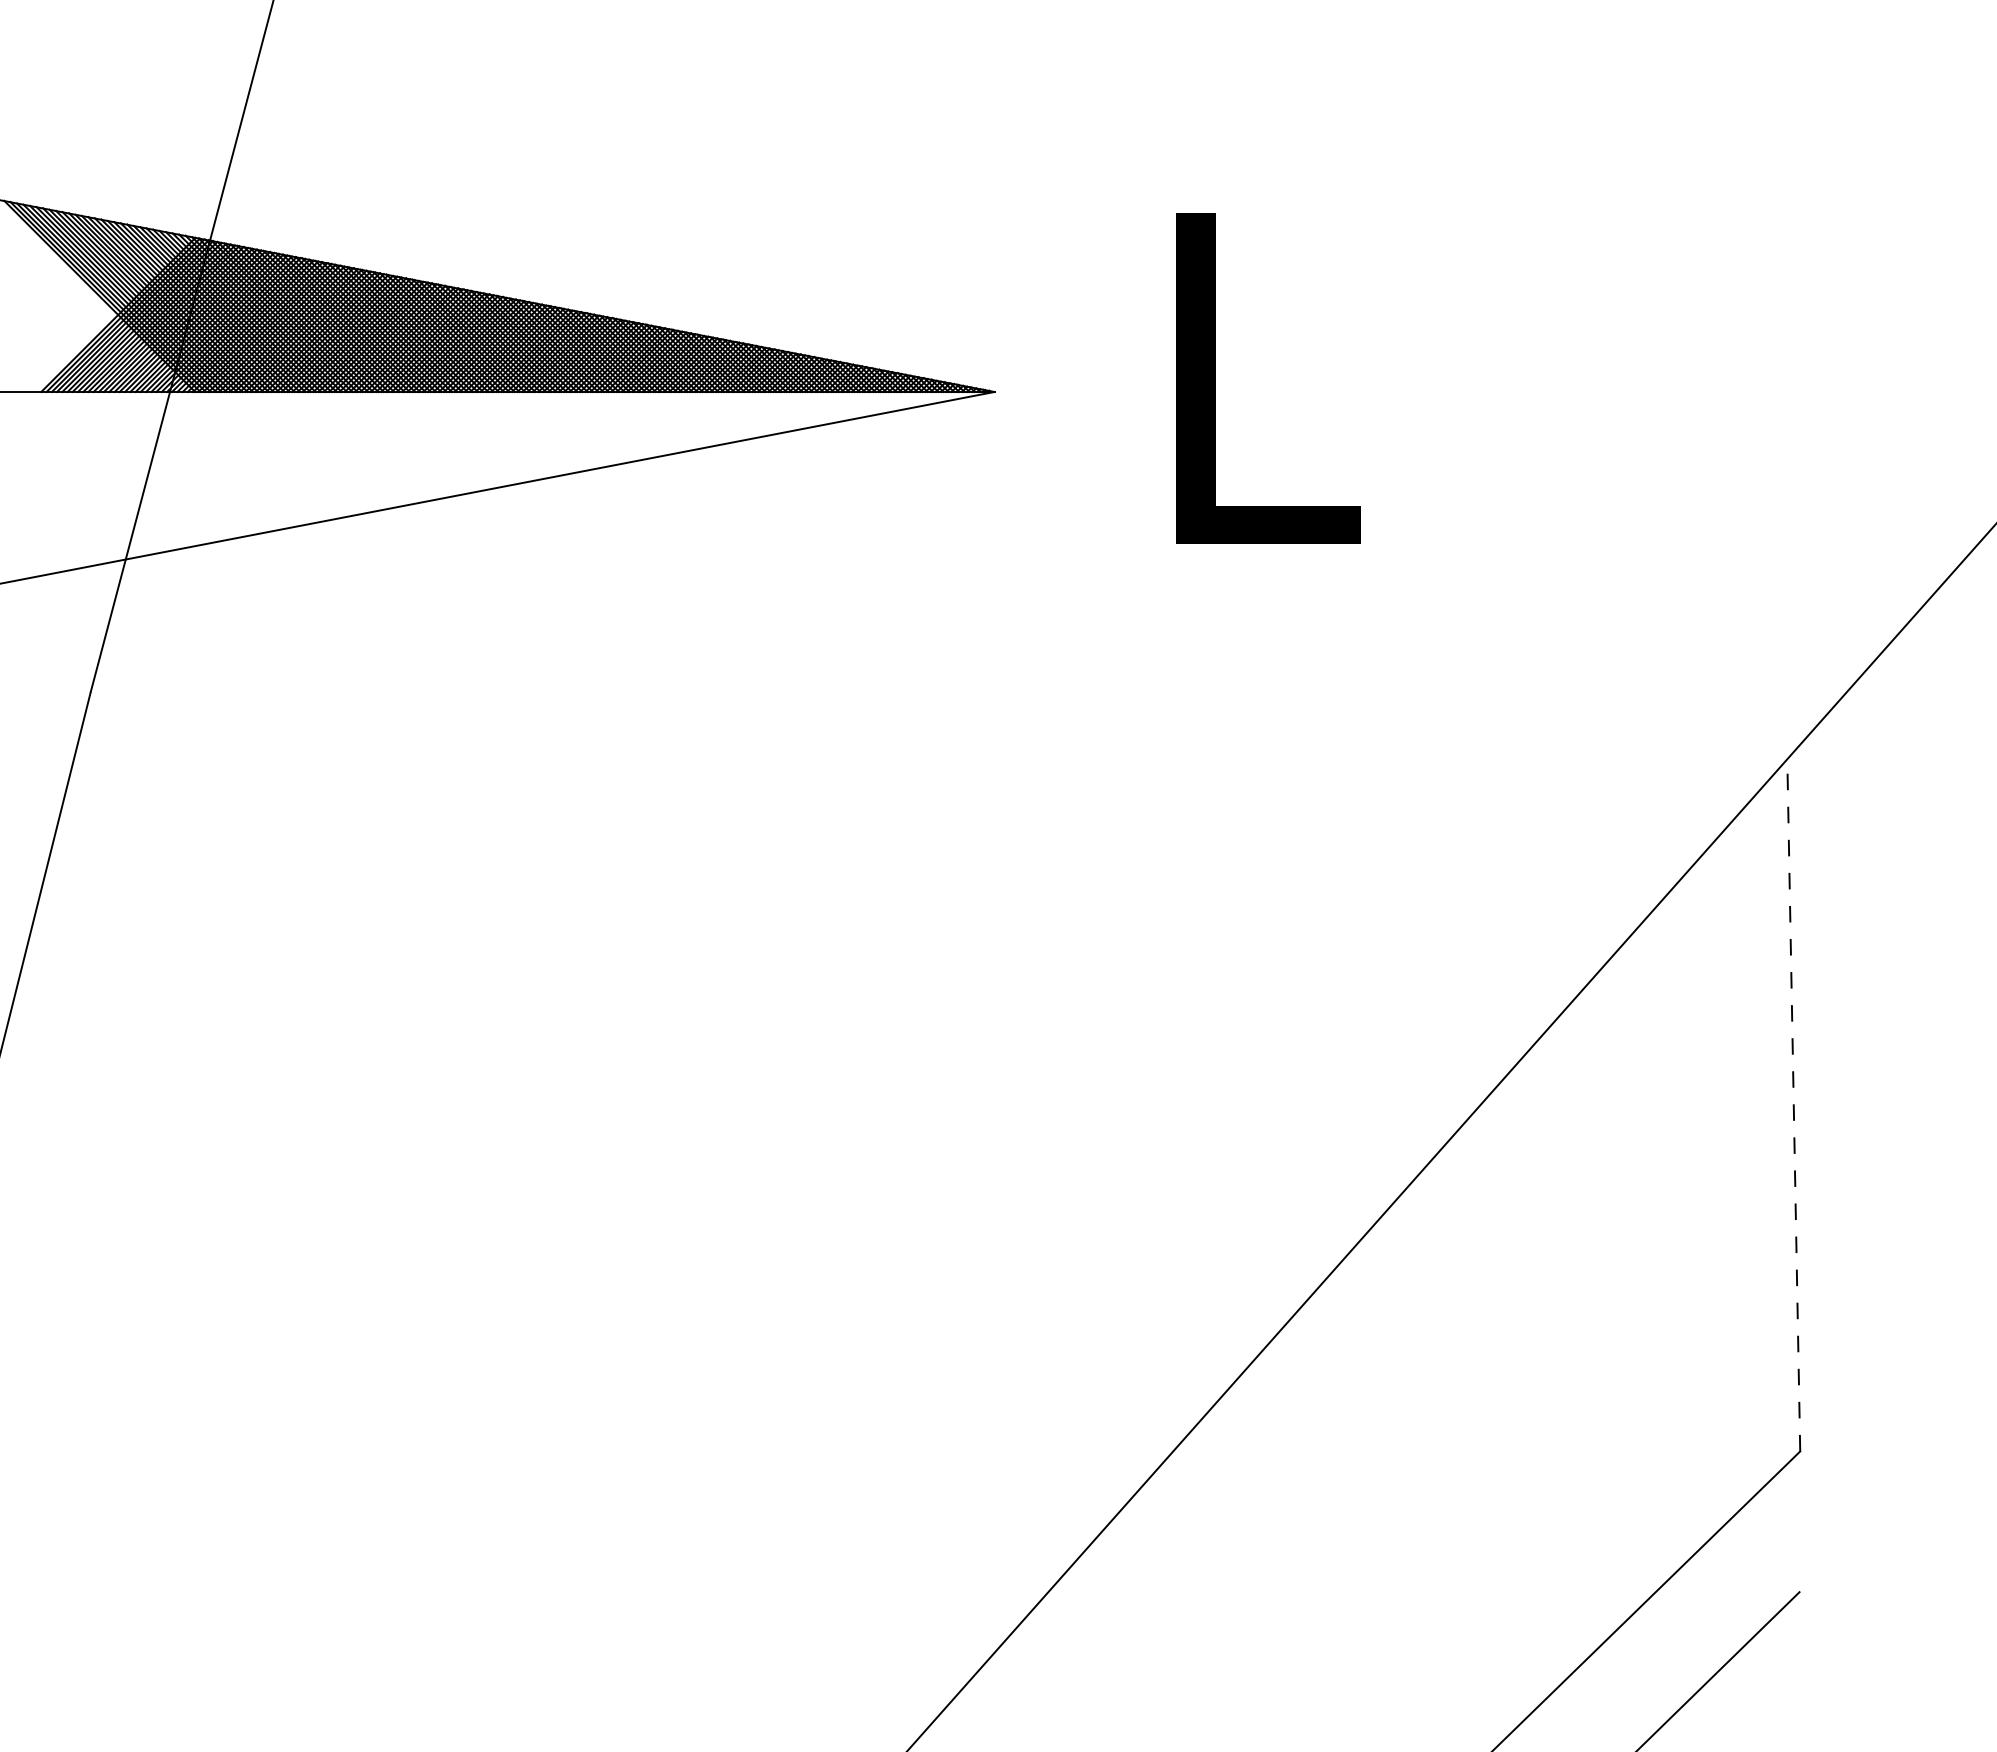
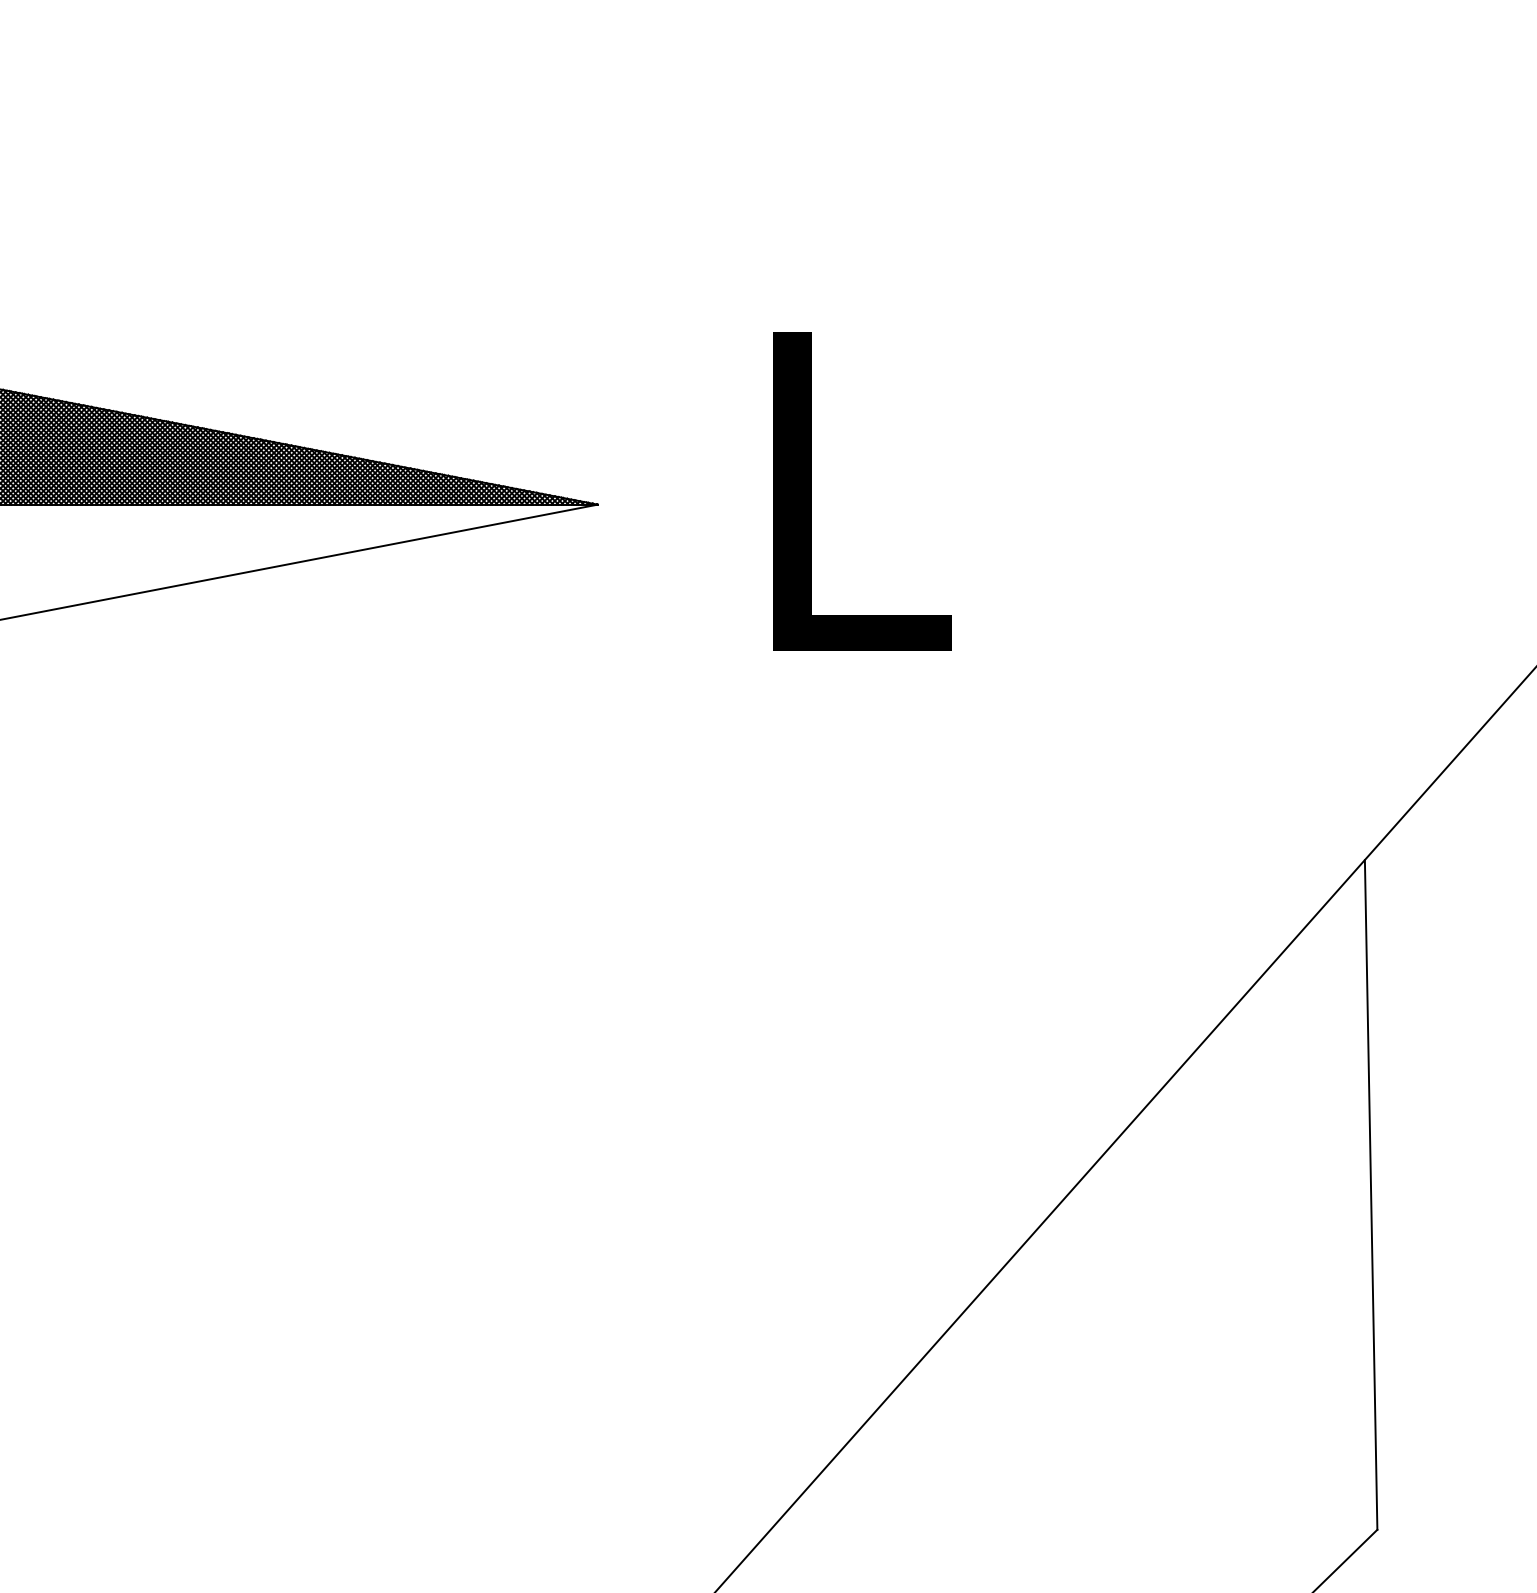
line: (1793, 1104) -> (1370, 1194), dashed -> solid

